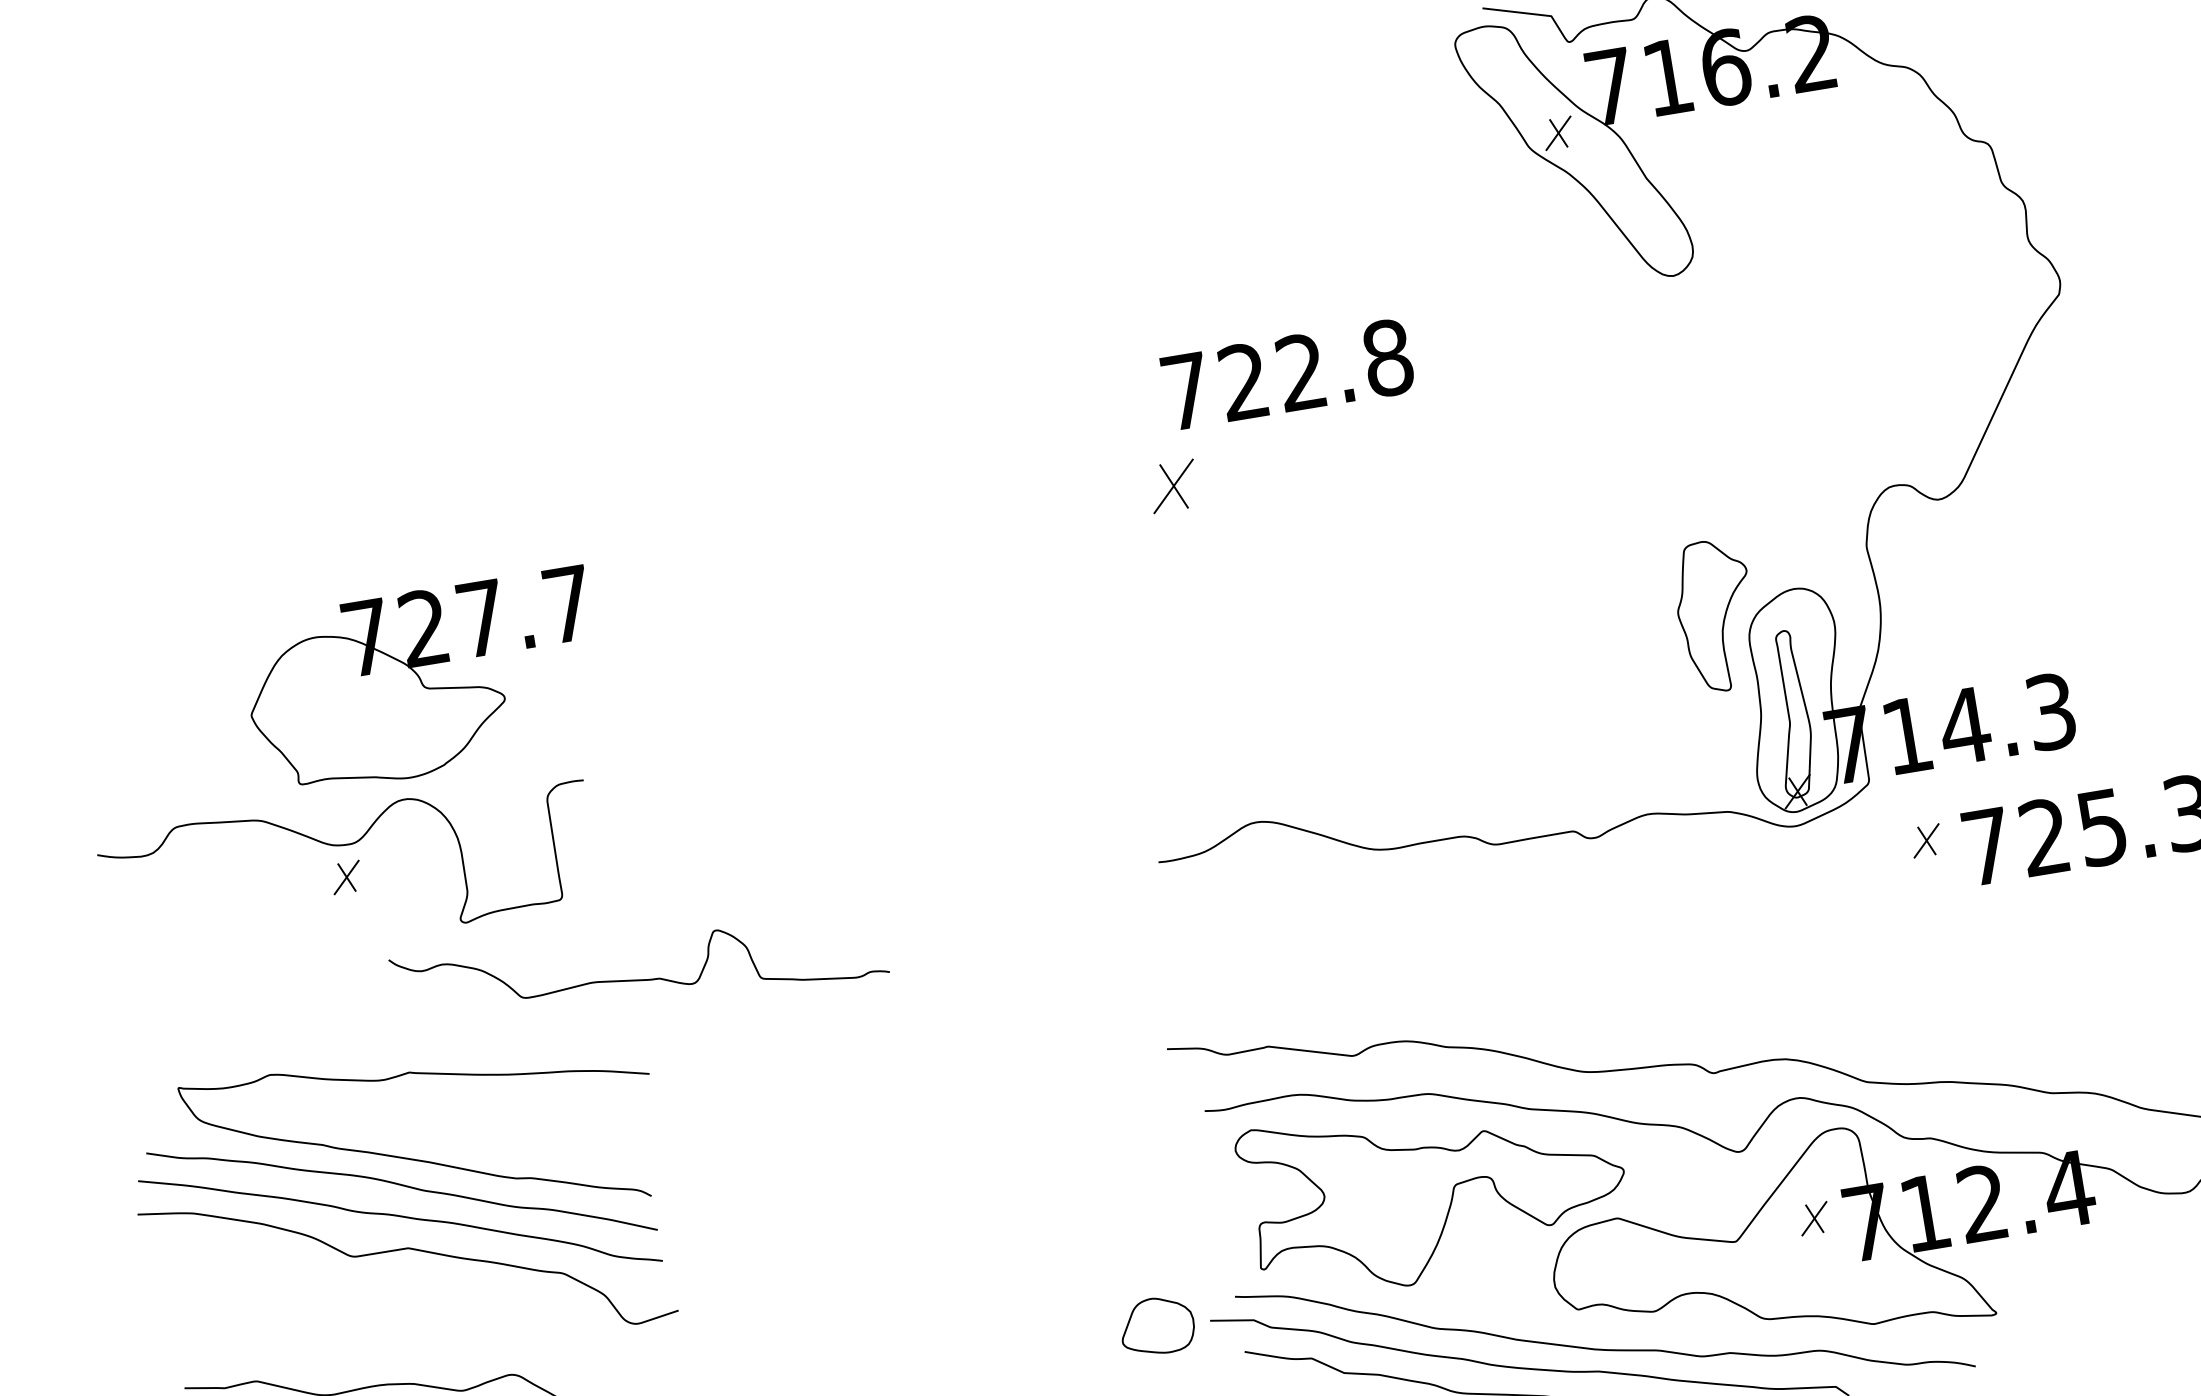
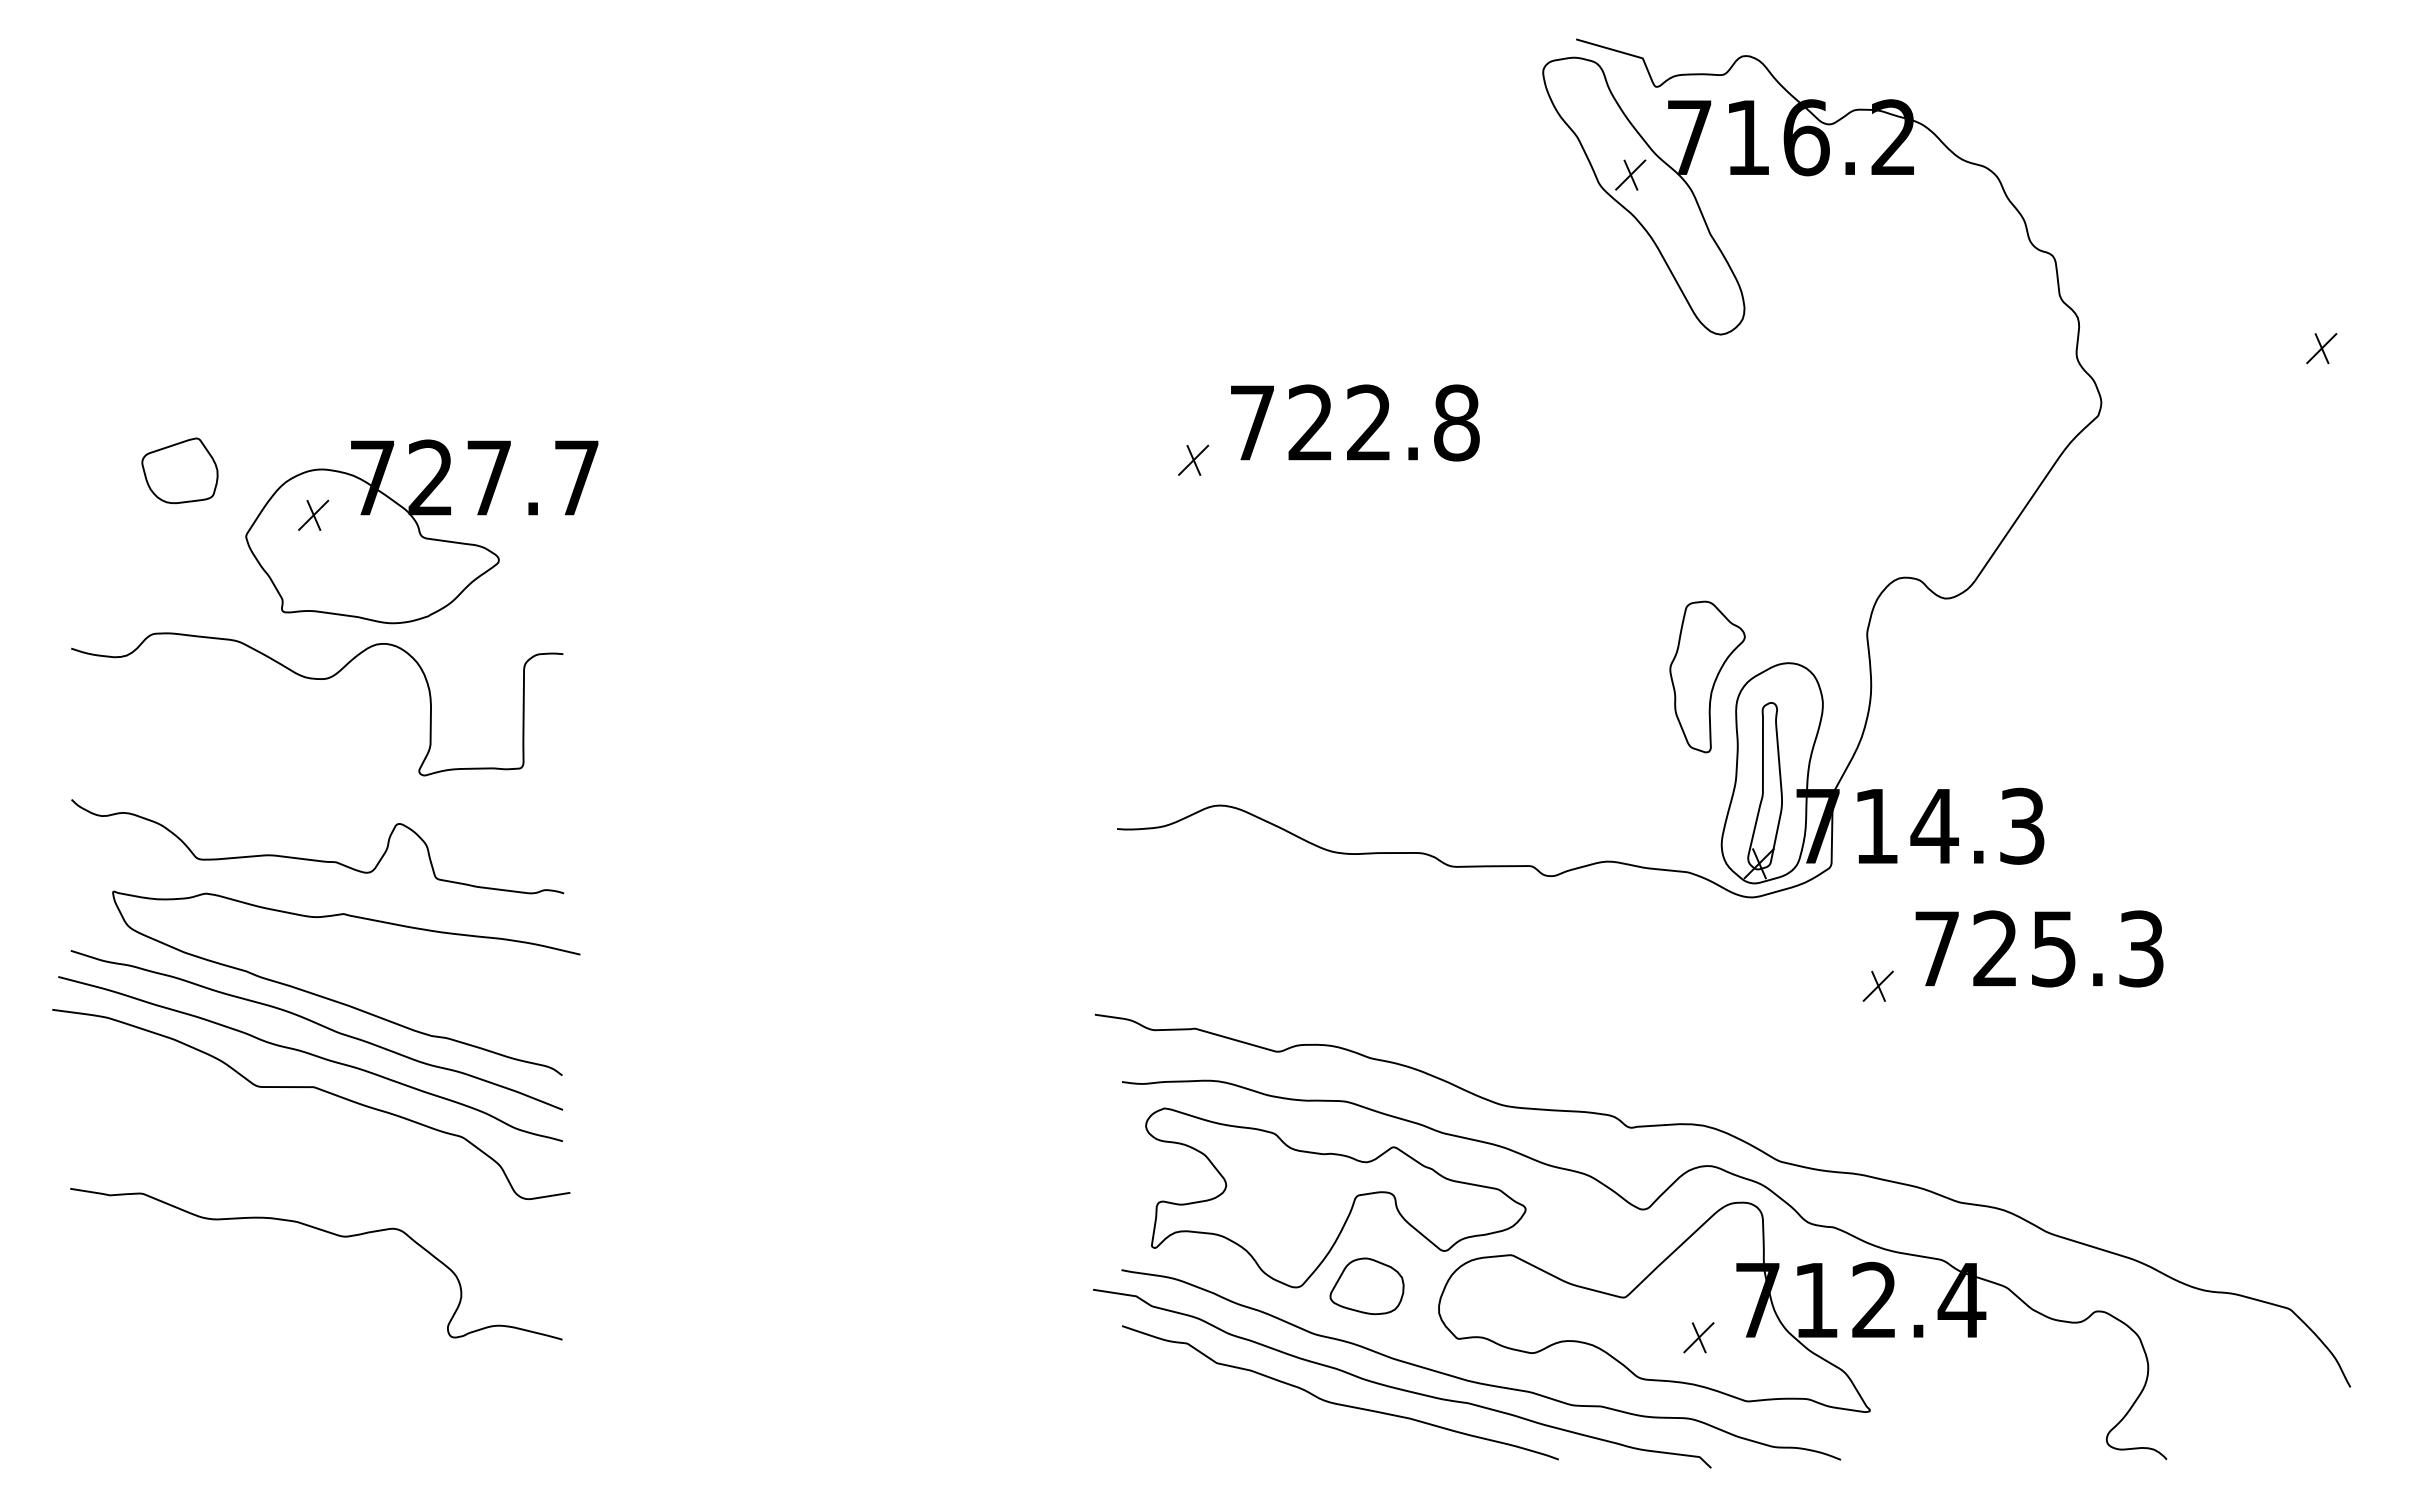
text: (1287, 374) -> (1355, 422), moved
part: (1173, 485) -> (1193, 459), size x0.62
part: (175, 661) -> (179, 470), added
part: (1925, 840) -> (1877, 985), moved
part: (346, 876) -> (313, 514), moved
curve: (641, 978) -> (317, 859), moved
part: (1813, 1218) -> (1698, 1337), moved
part: (1156, 1326) -> (1366, 1286), moved

